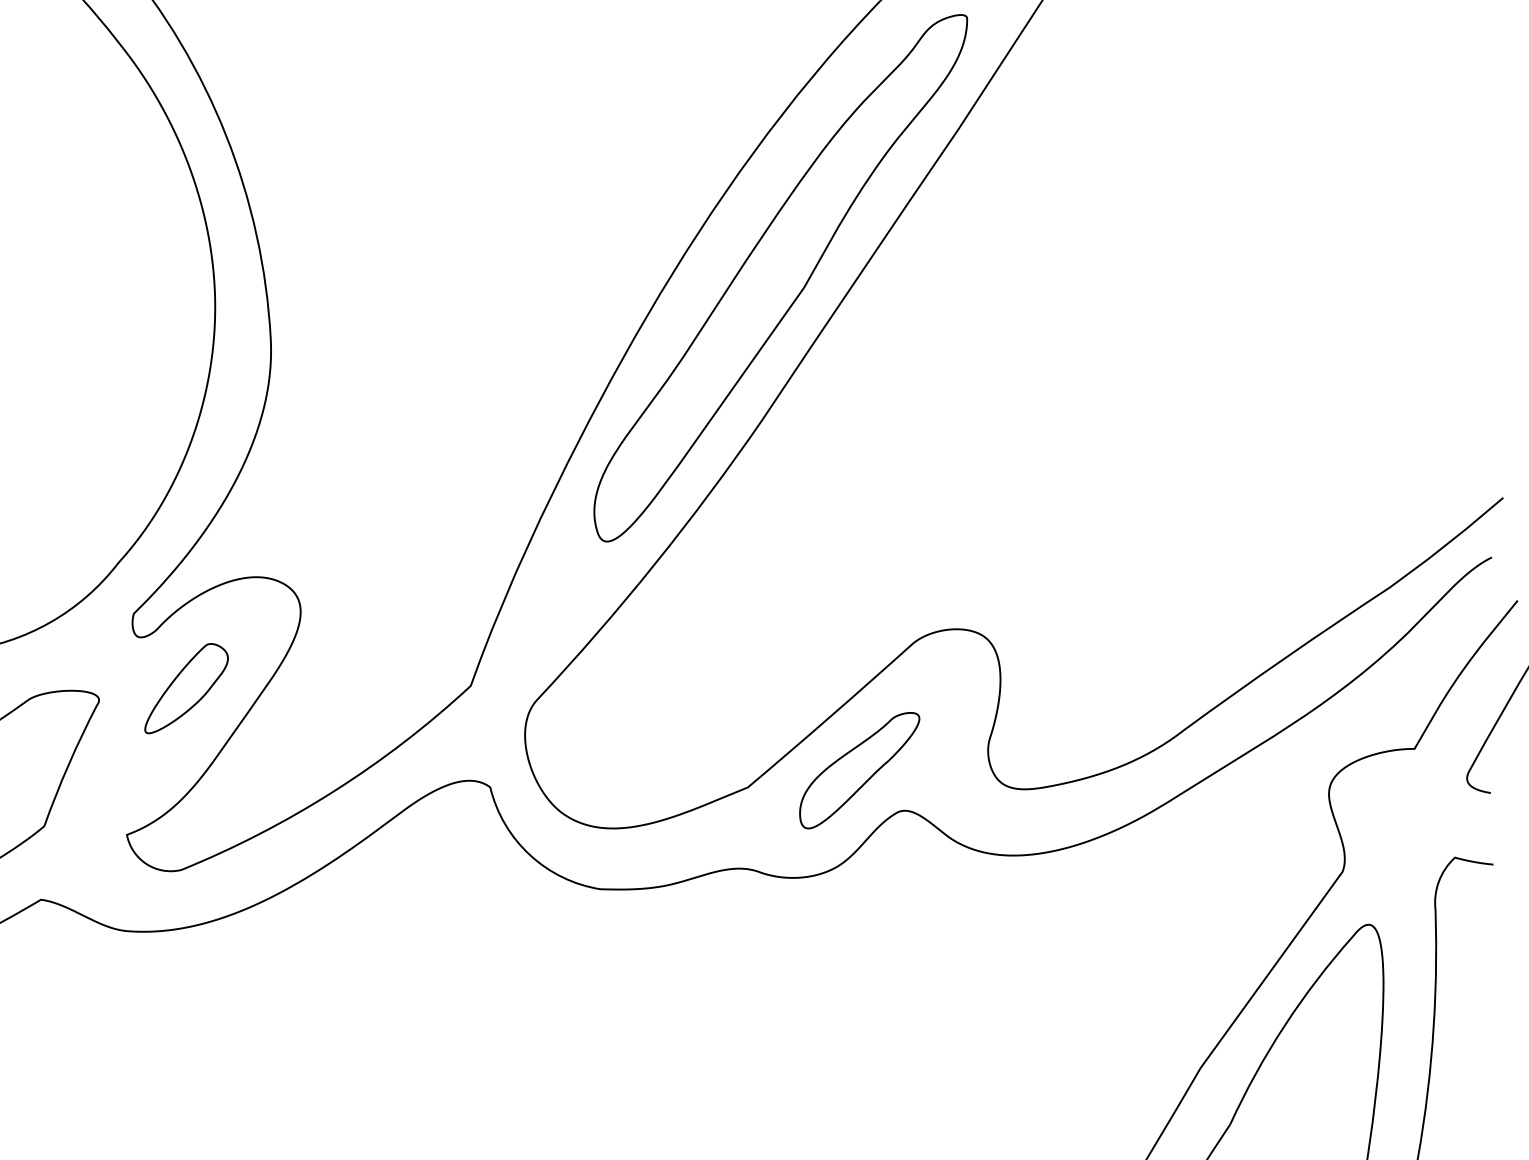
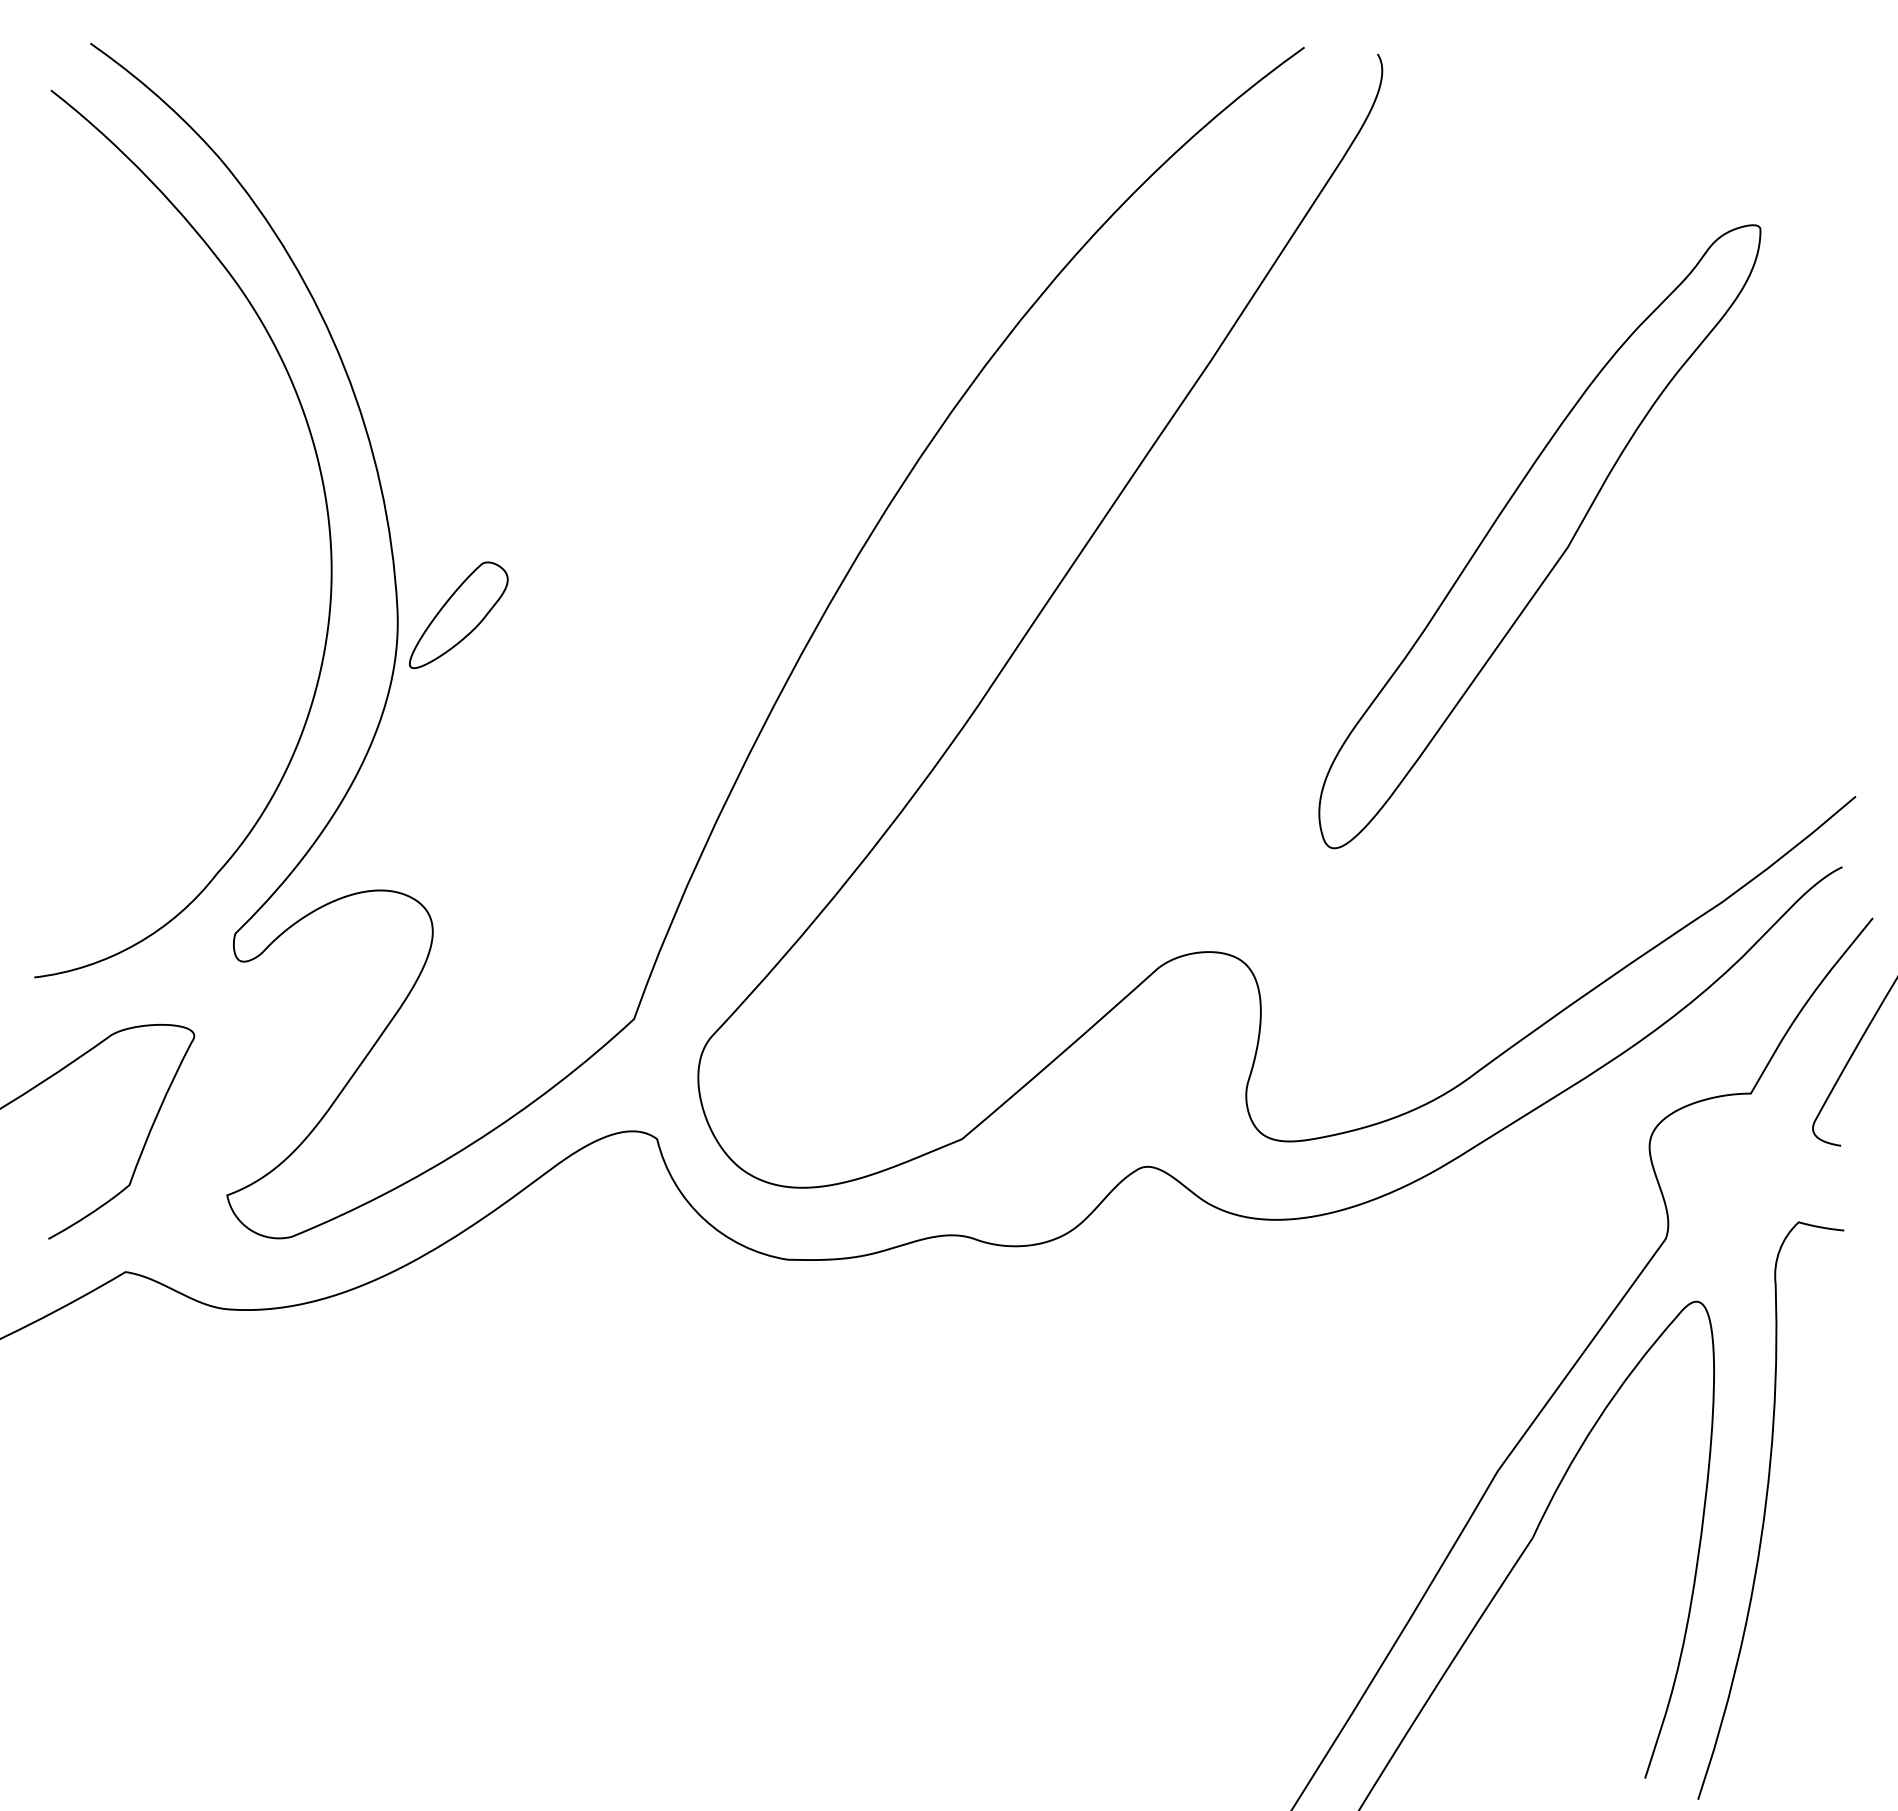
part: (780, 278) -> (1539, 536), moved
part: (186, 688) -> (458, 615), moved
part: (859, 770) -> (1093, 1119), removed

